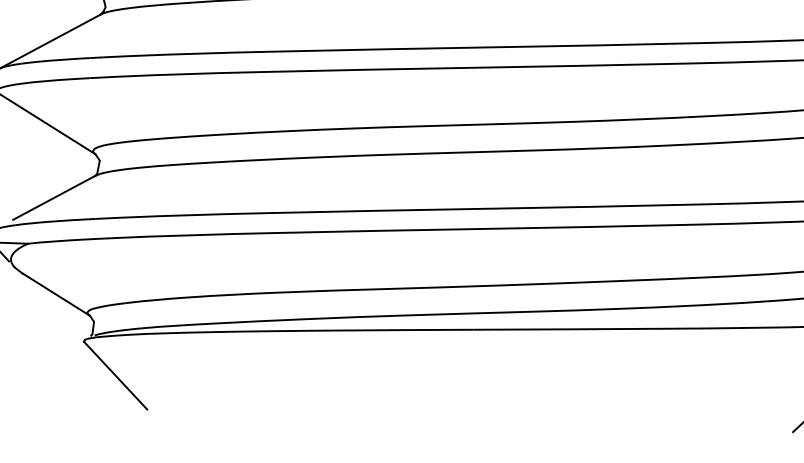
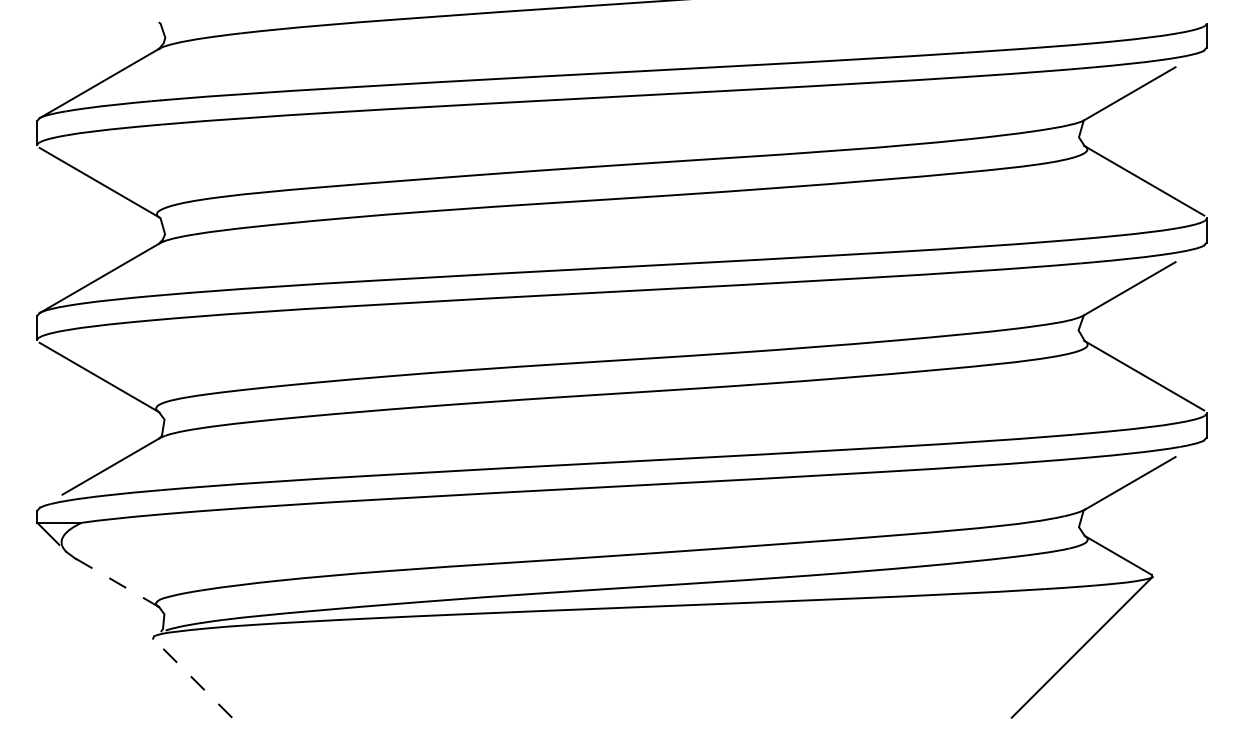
line: (56, 295) -> (117, 583), solid -> dashed
line: (115, 375) -> (192, 678), solid -> dashed

